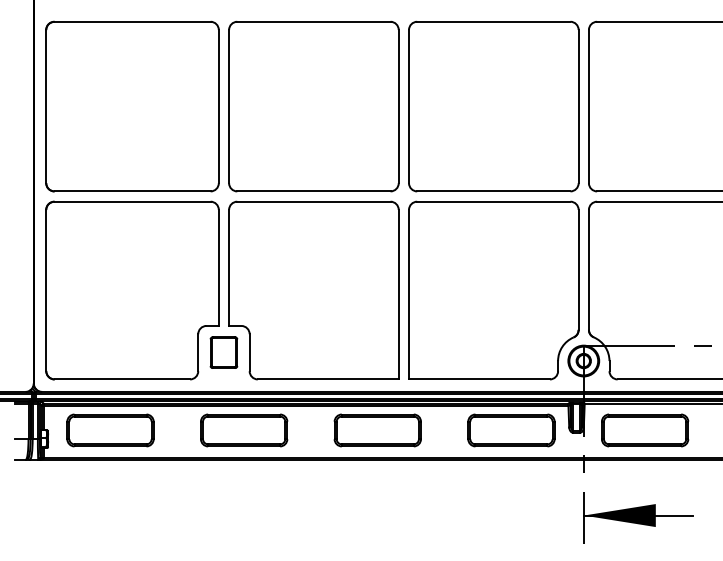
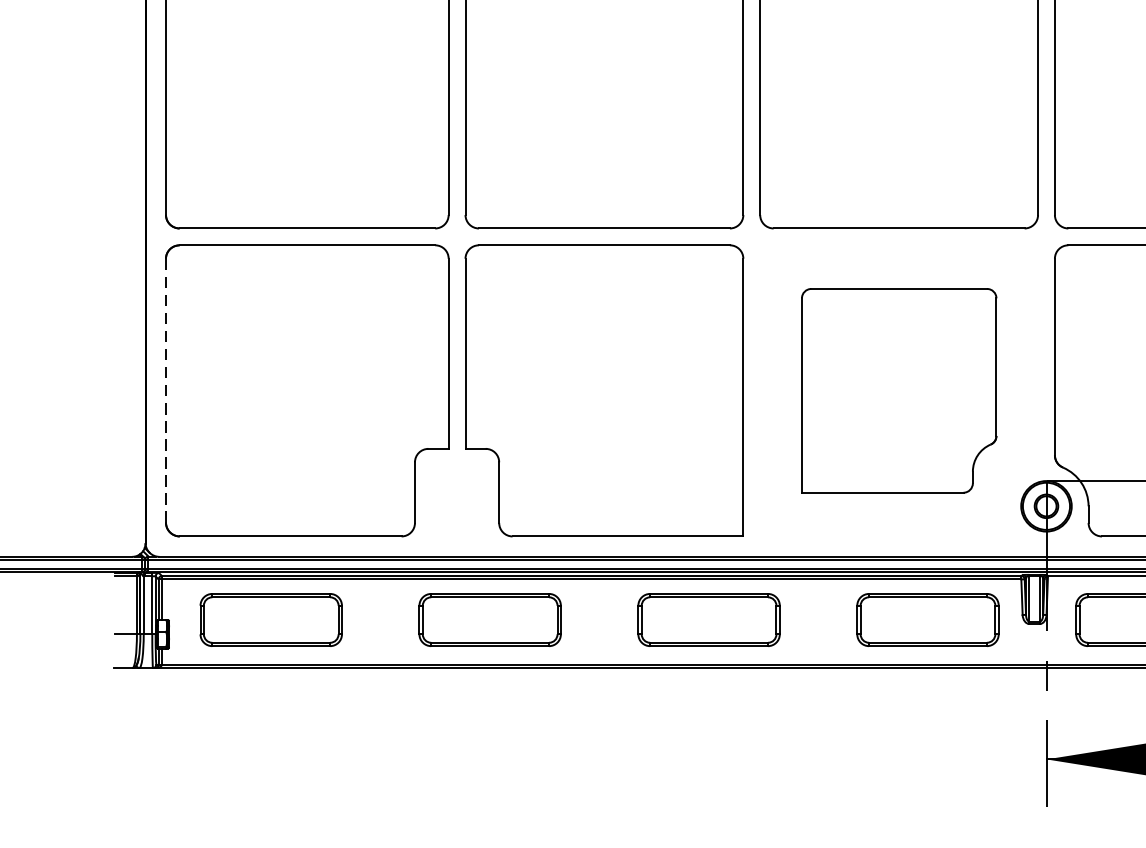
line: (46, 290) -> (166, 390), solid -> dashed
part: (493, 290) -> (898, 390), size x0.7
part: (223, 352) -> (456, 492), removed

